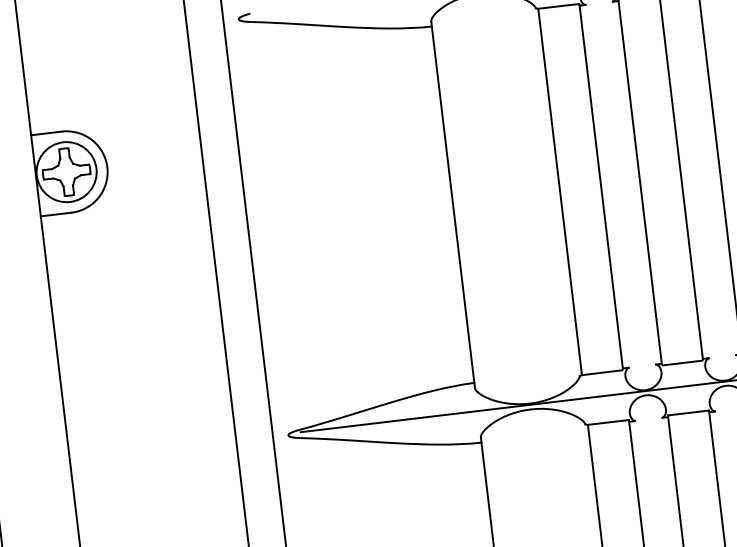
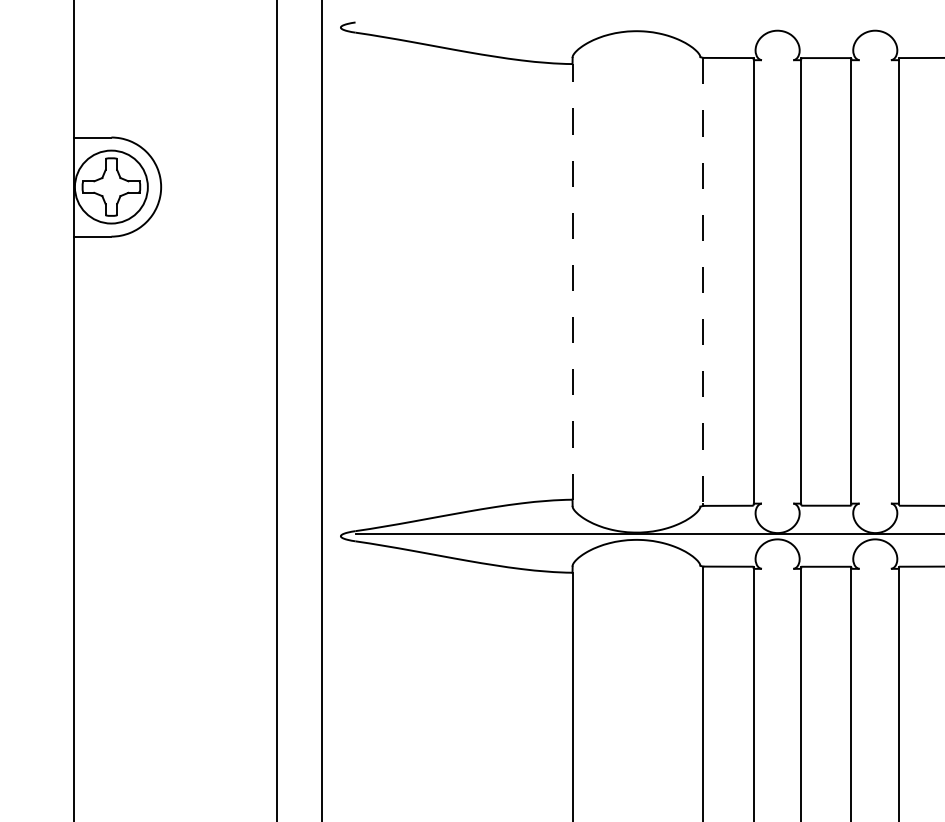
line: (560, 190) -> (703, 280), solid -> dashed
line: (453, 204) -> (572, 281), solid -> dashed

